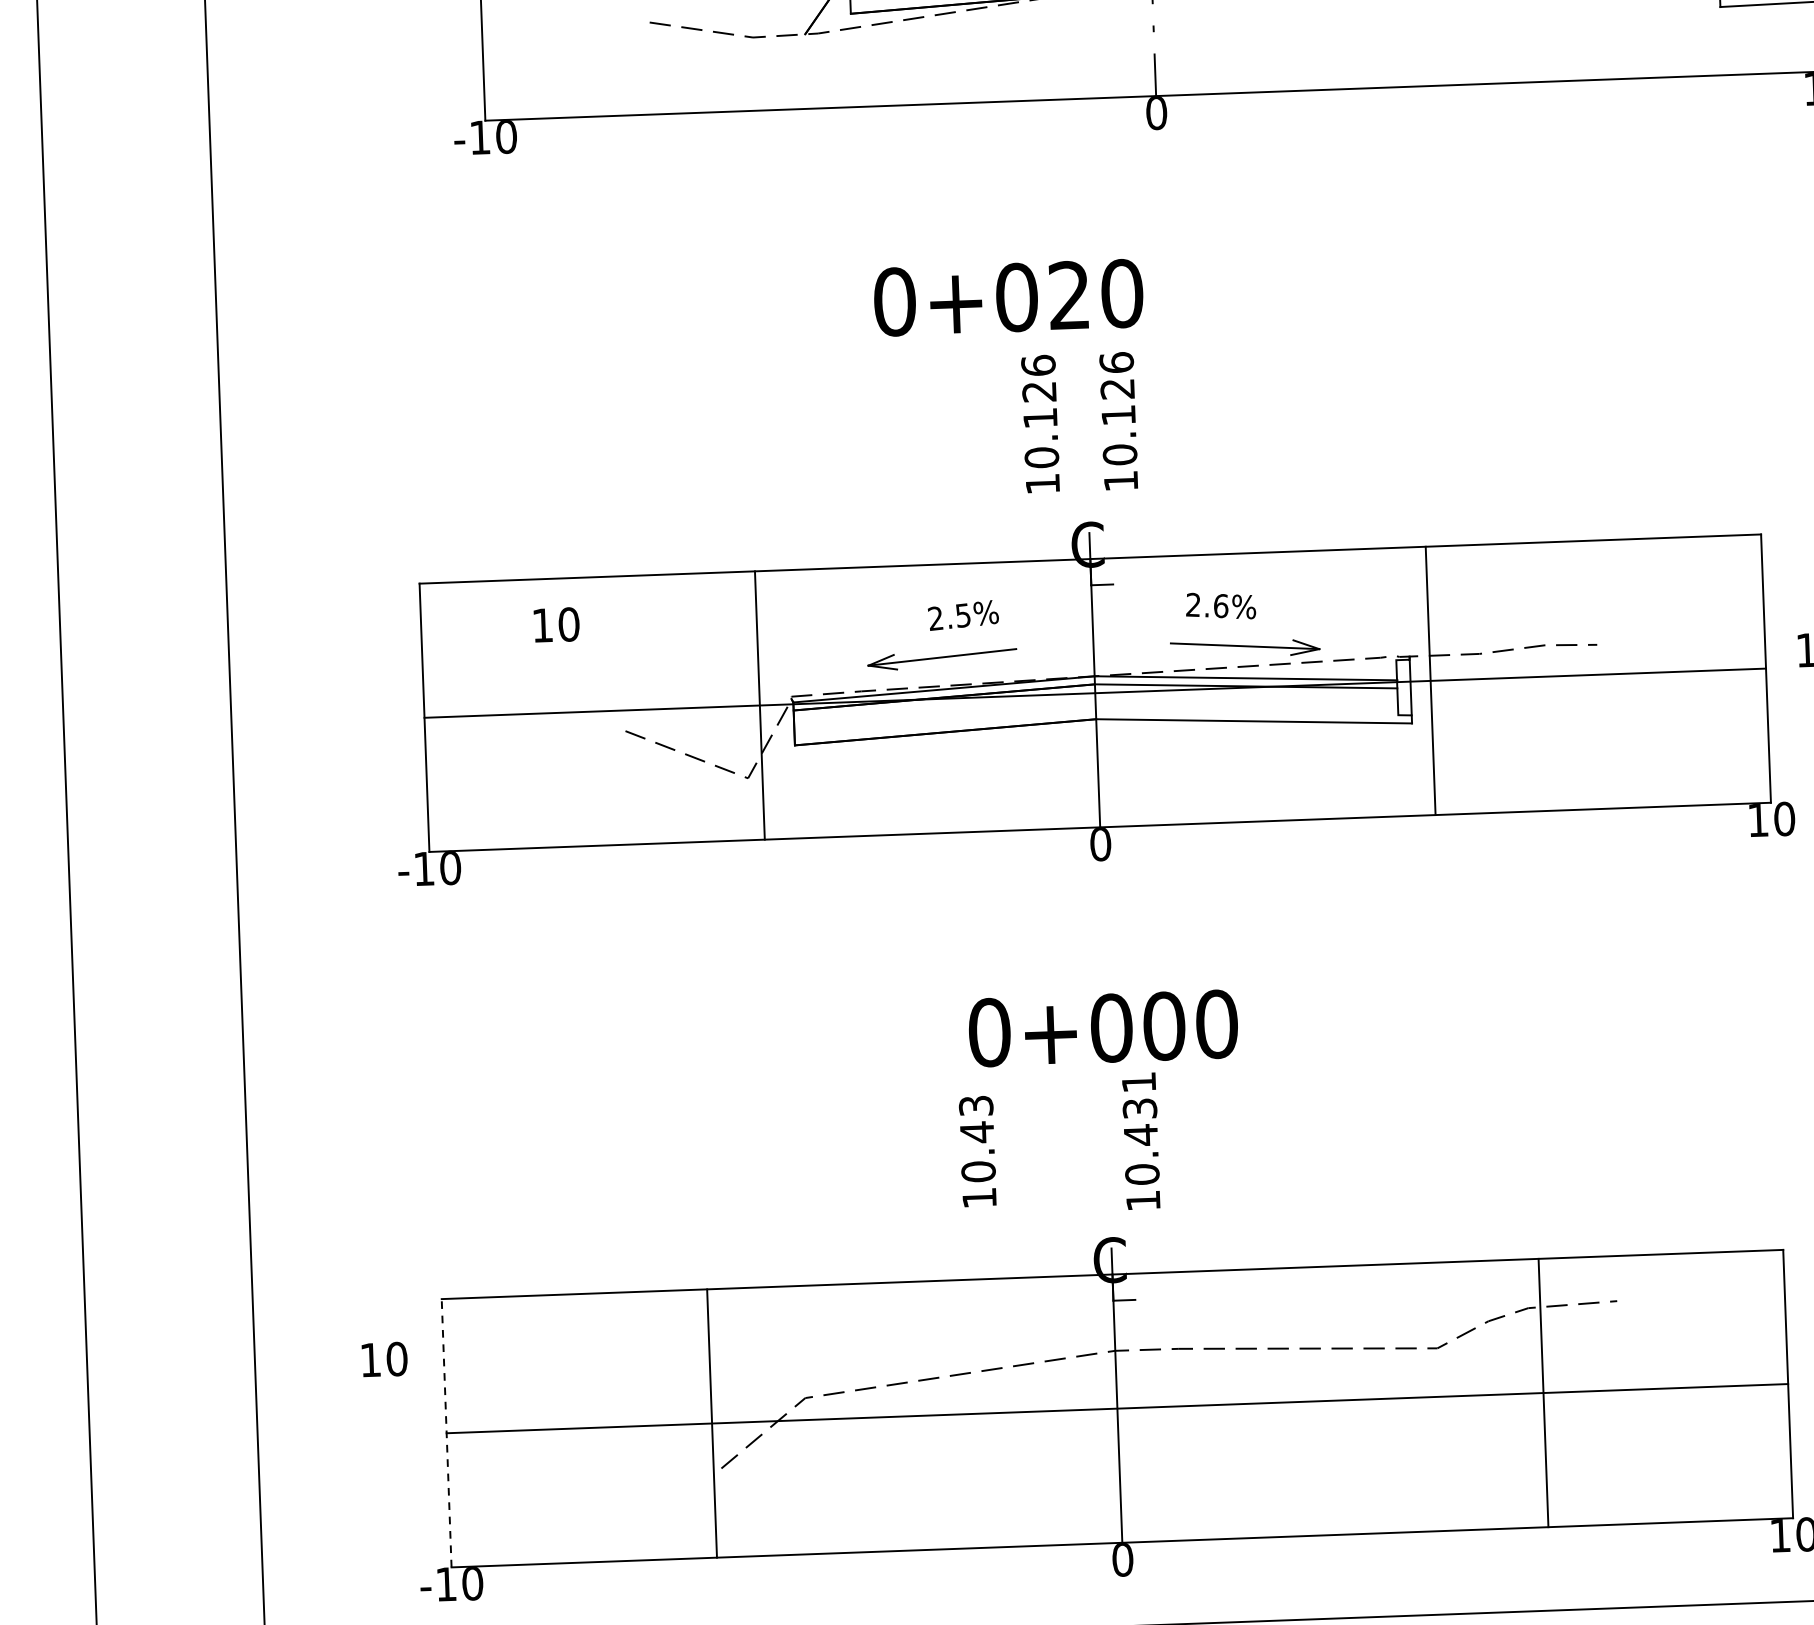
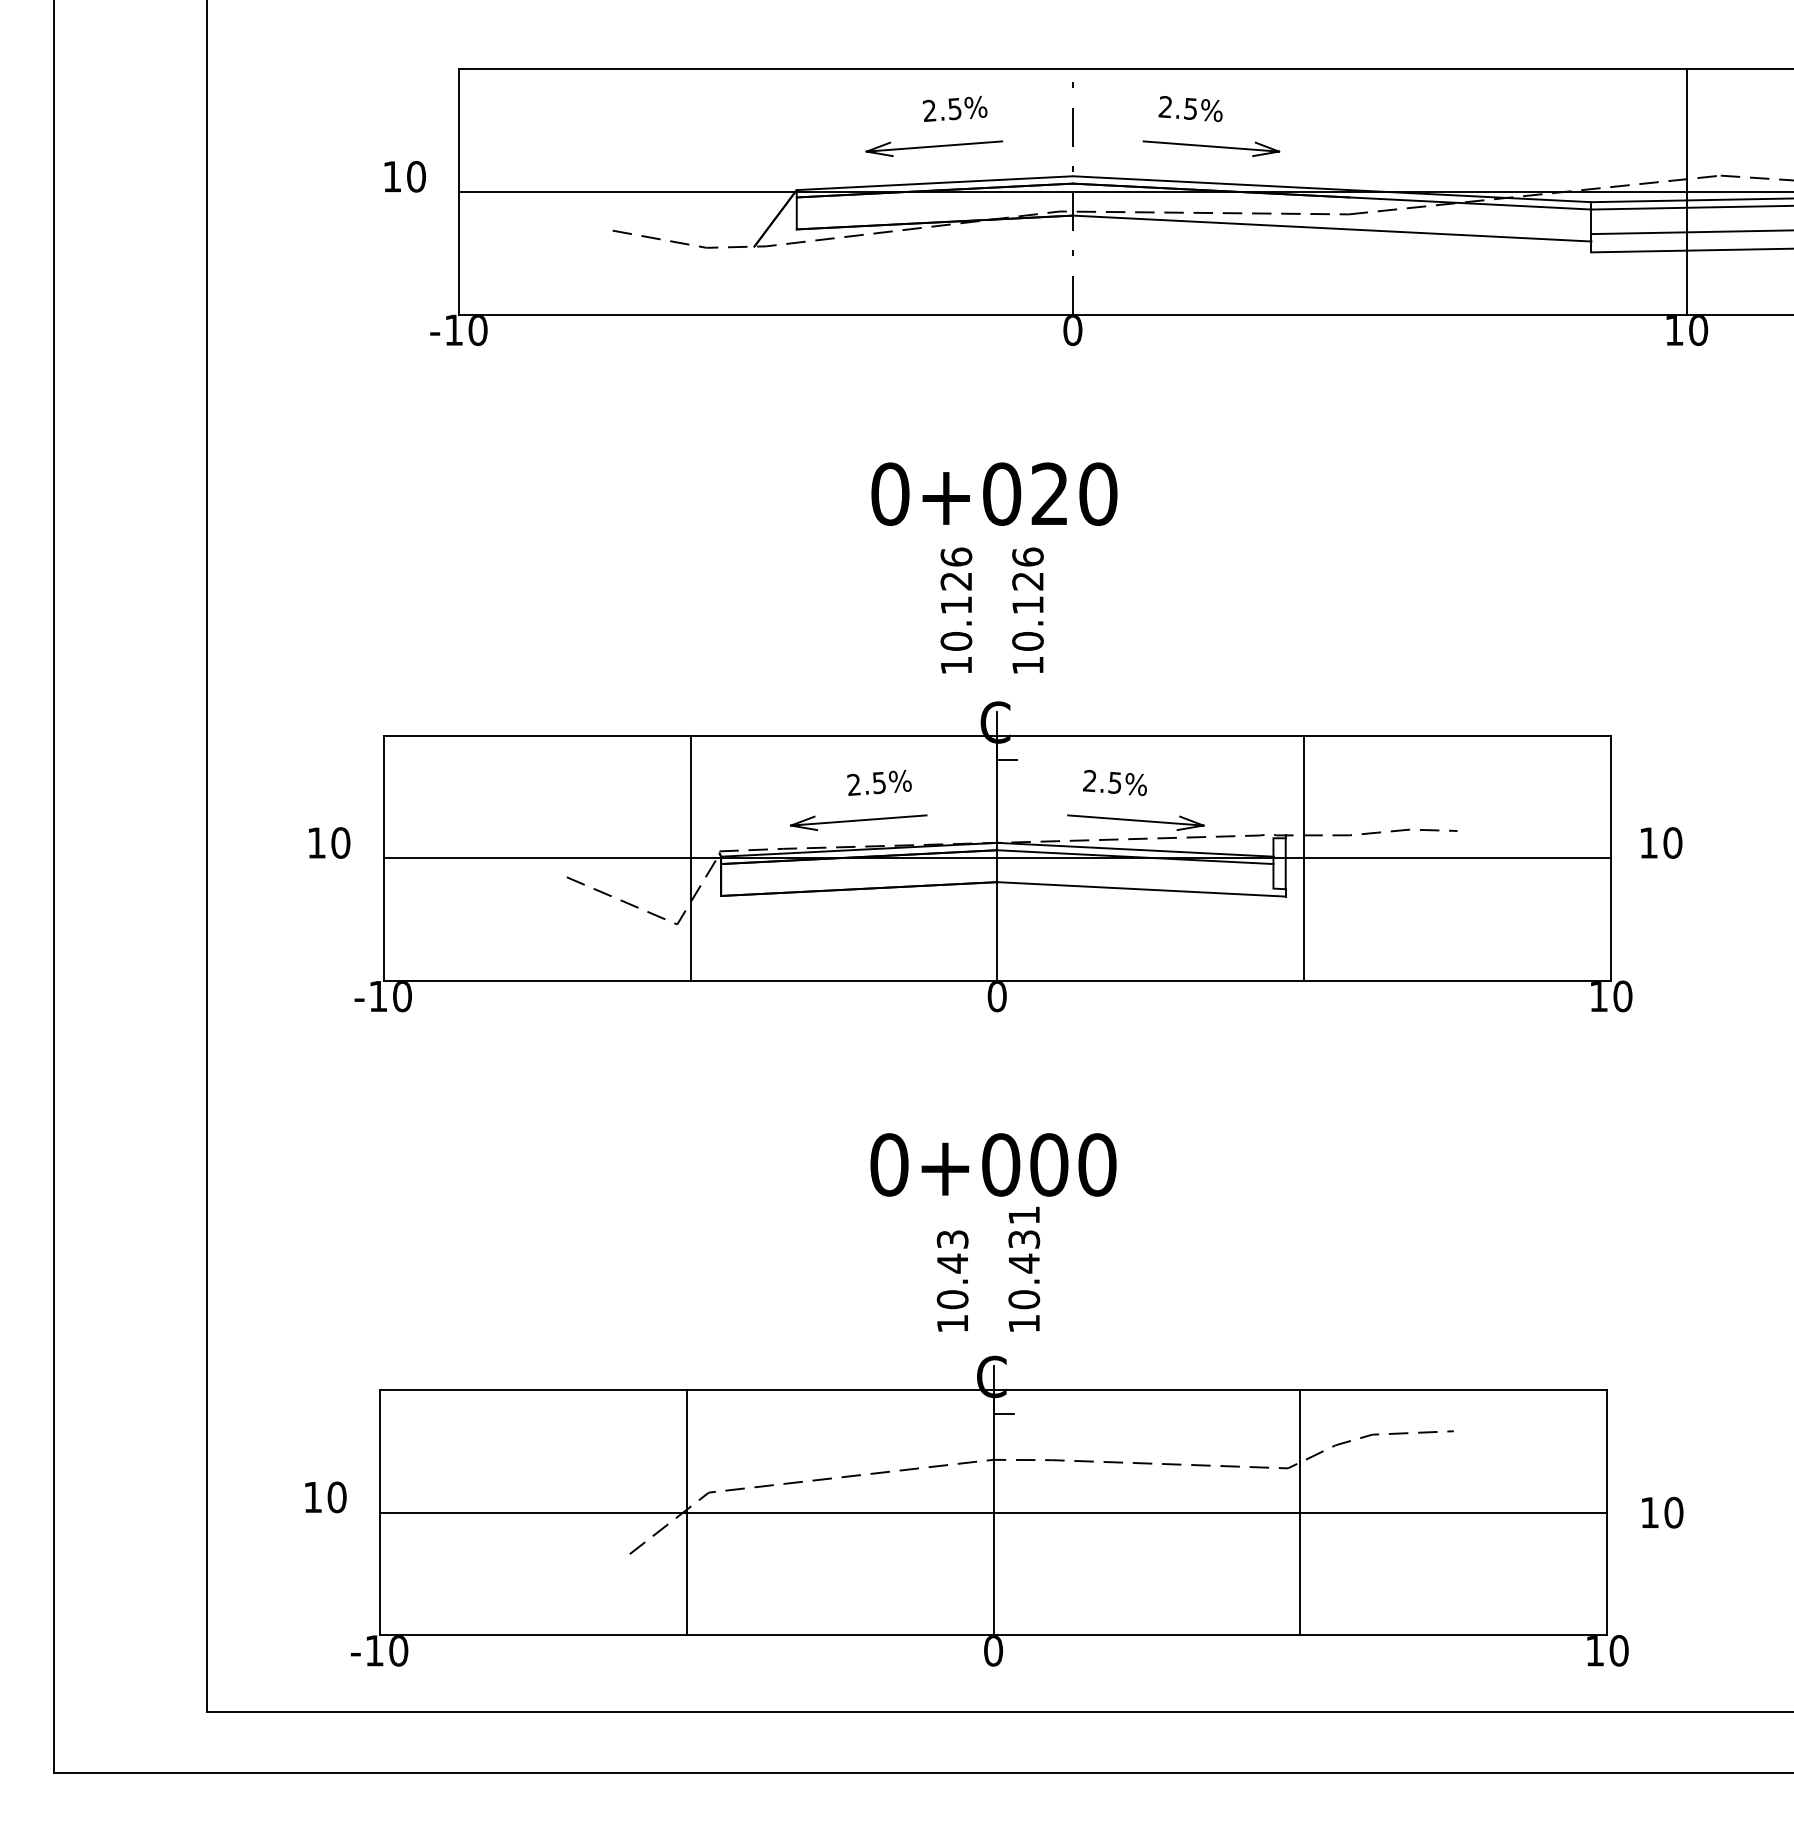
text: (1008, 297) -> (994, 493), moved
text: (1220, 606) -> (1114, 783), 2.6% -> 2.5%
text: (556, 624) -> (329, 842), moved
text: (977, 1150) -> (952, 1280), moved
text: (384, 1359) -> (325, 1497), moved
line: (1543, 1392) -> (1300, 1512), moved
line: (711, 1423) -> (686, 1512), moved
line: (446, 1433) -> (379, 1512), dashed -> solid

